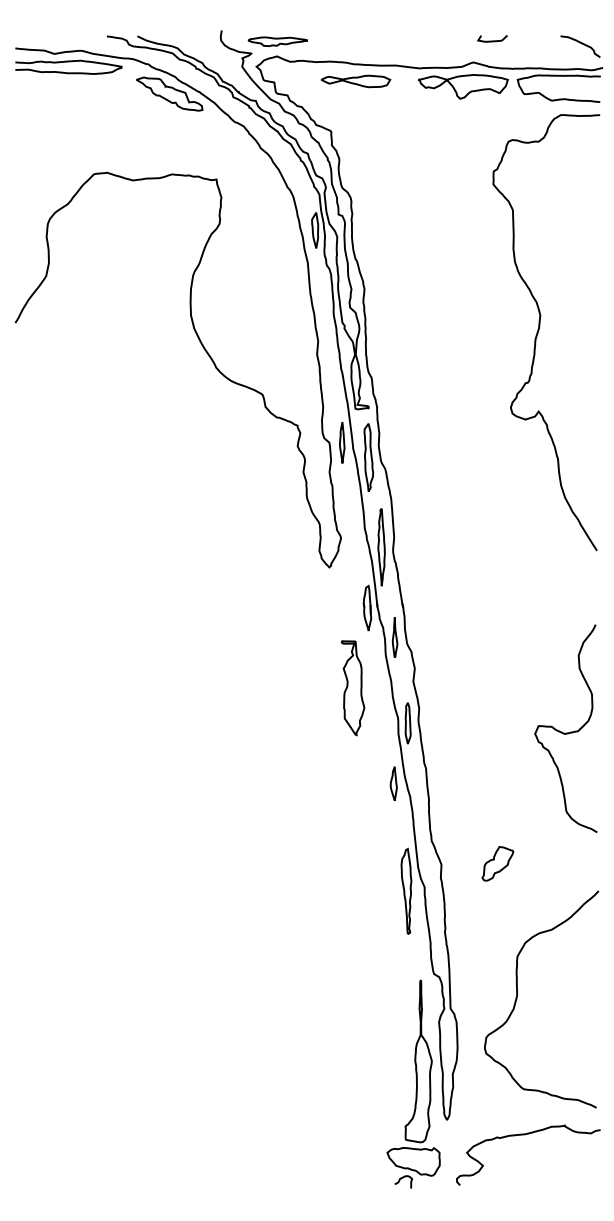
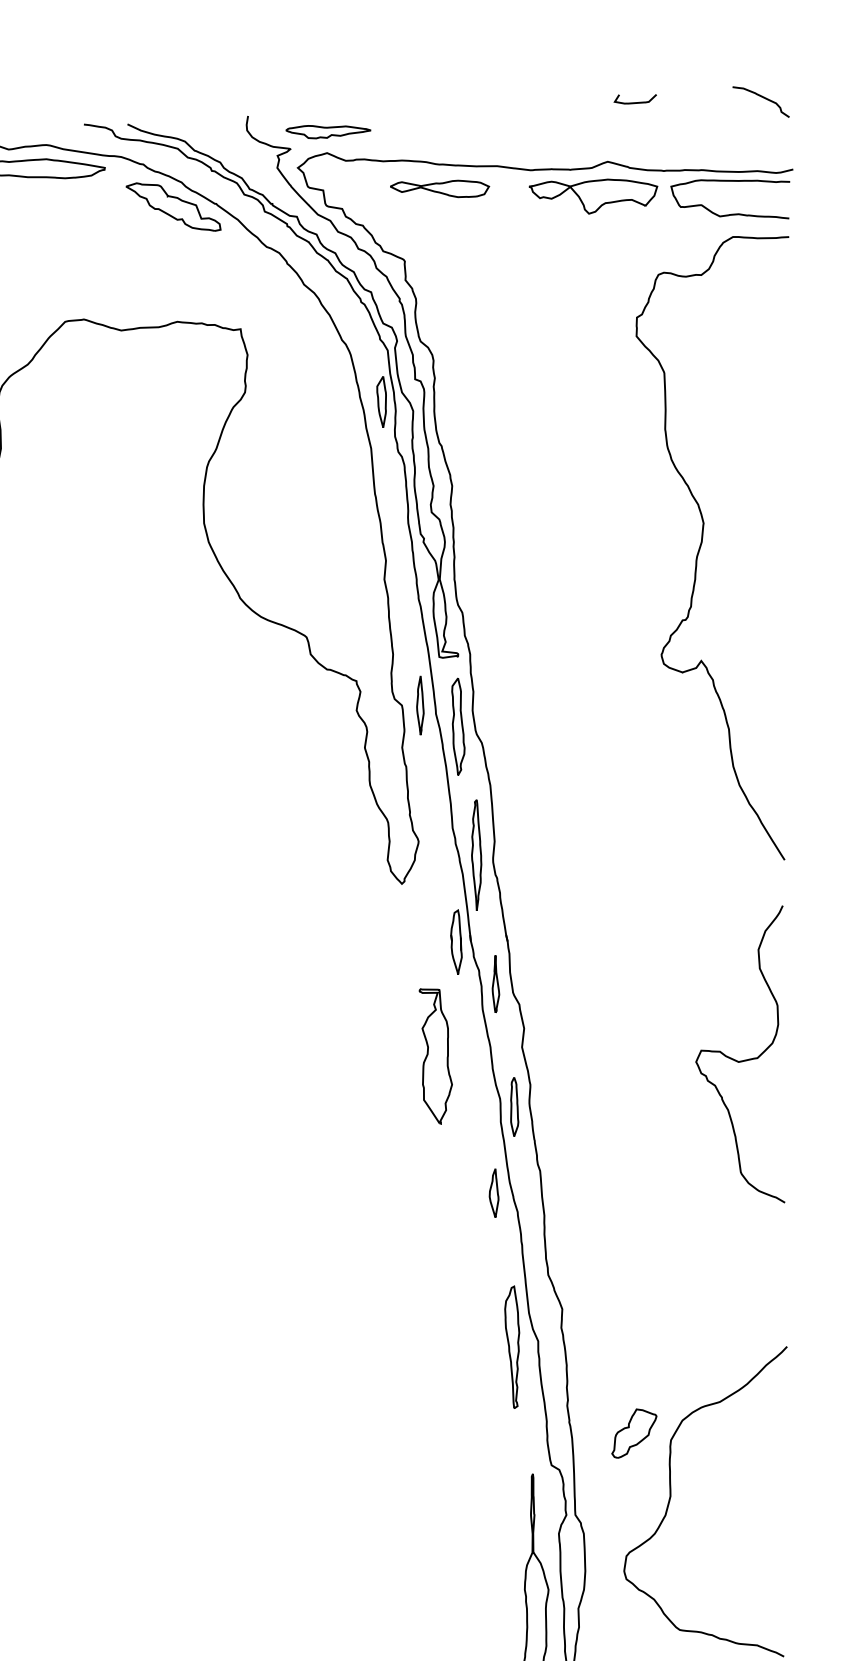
curve: (492, 40) -> (635, 101), moved
curve: (581, 44) -> (762, 98), moved
curve: (564, 732) -> (738, 1059), moved
part: (497, 863) -> (633, 1433), moved

